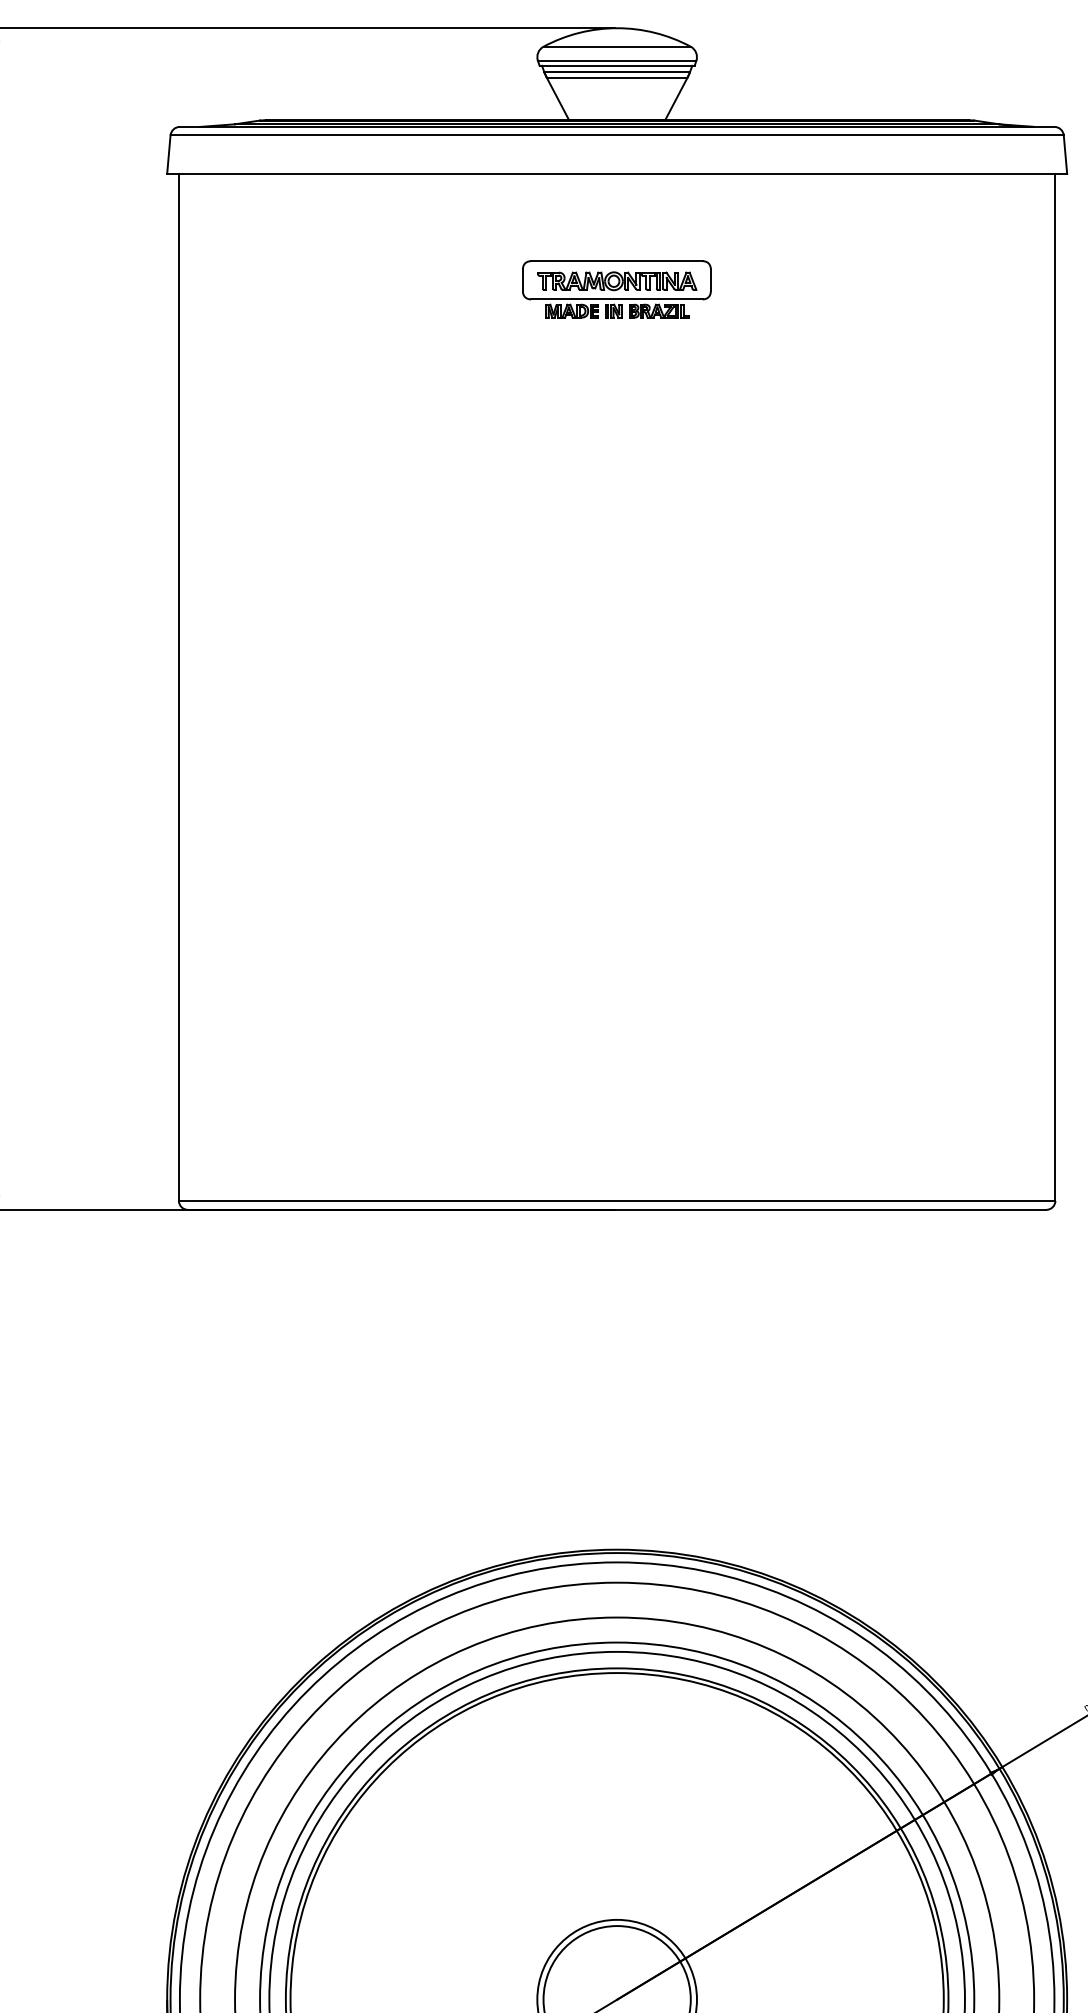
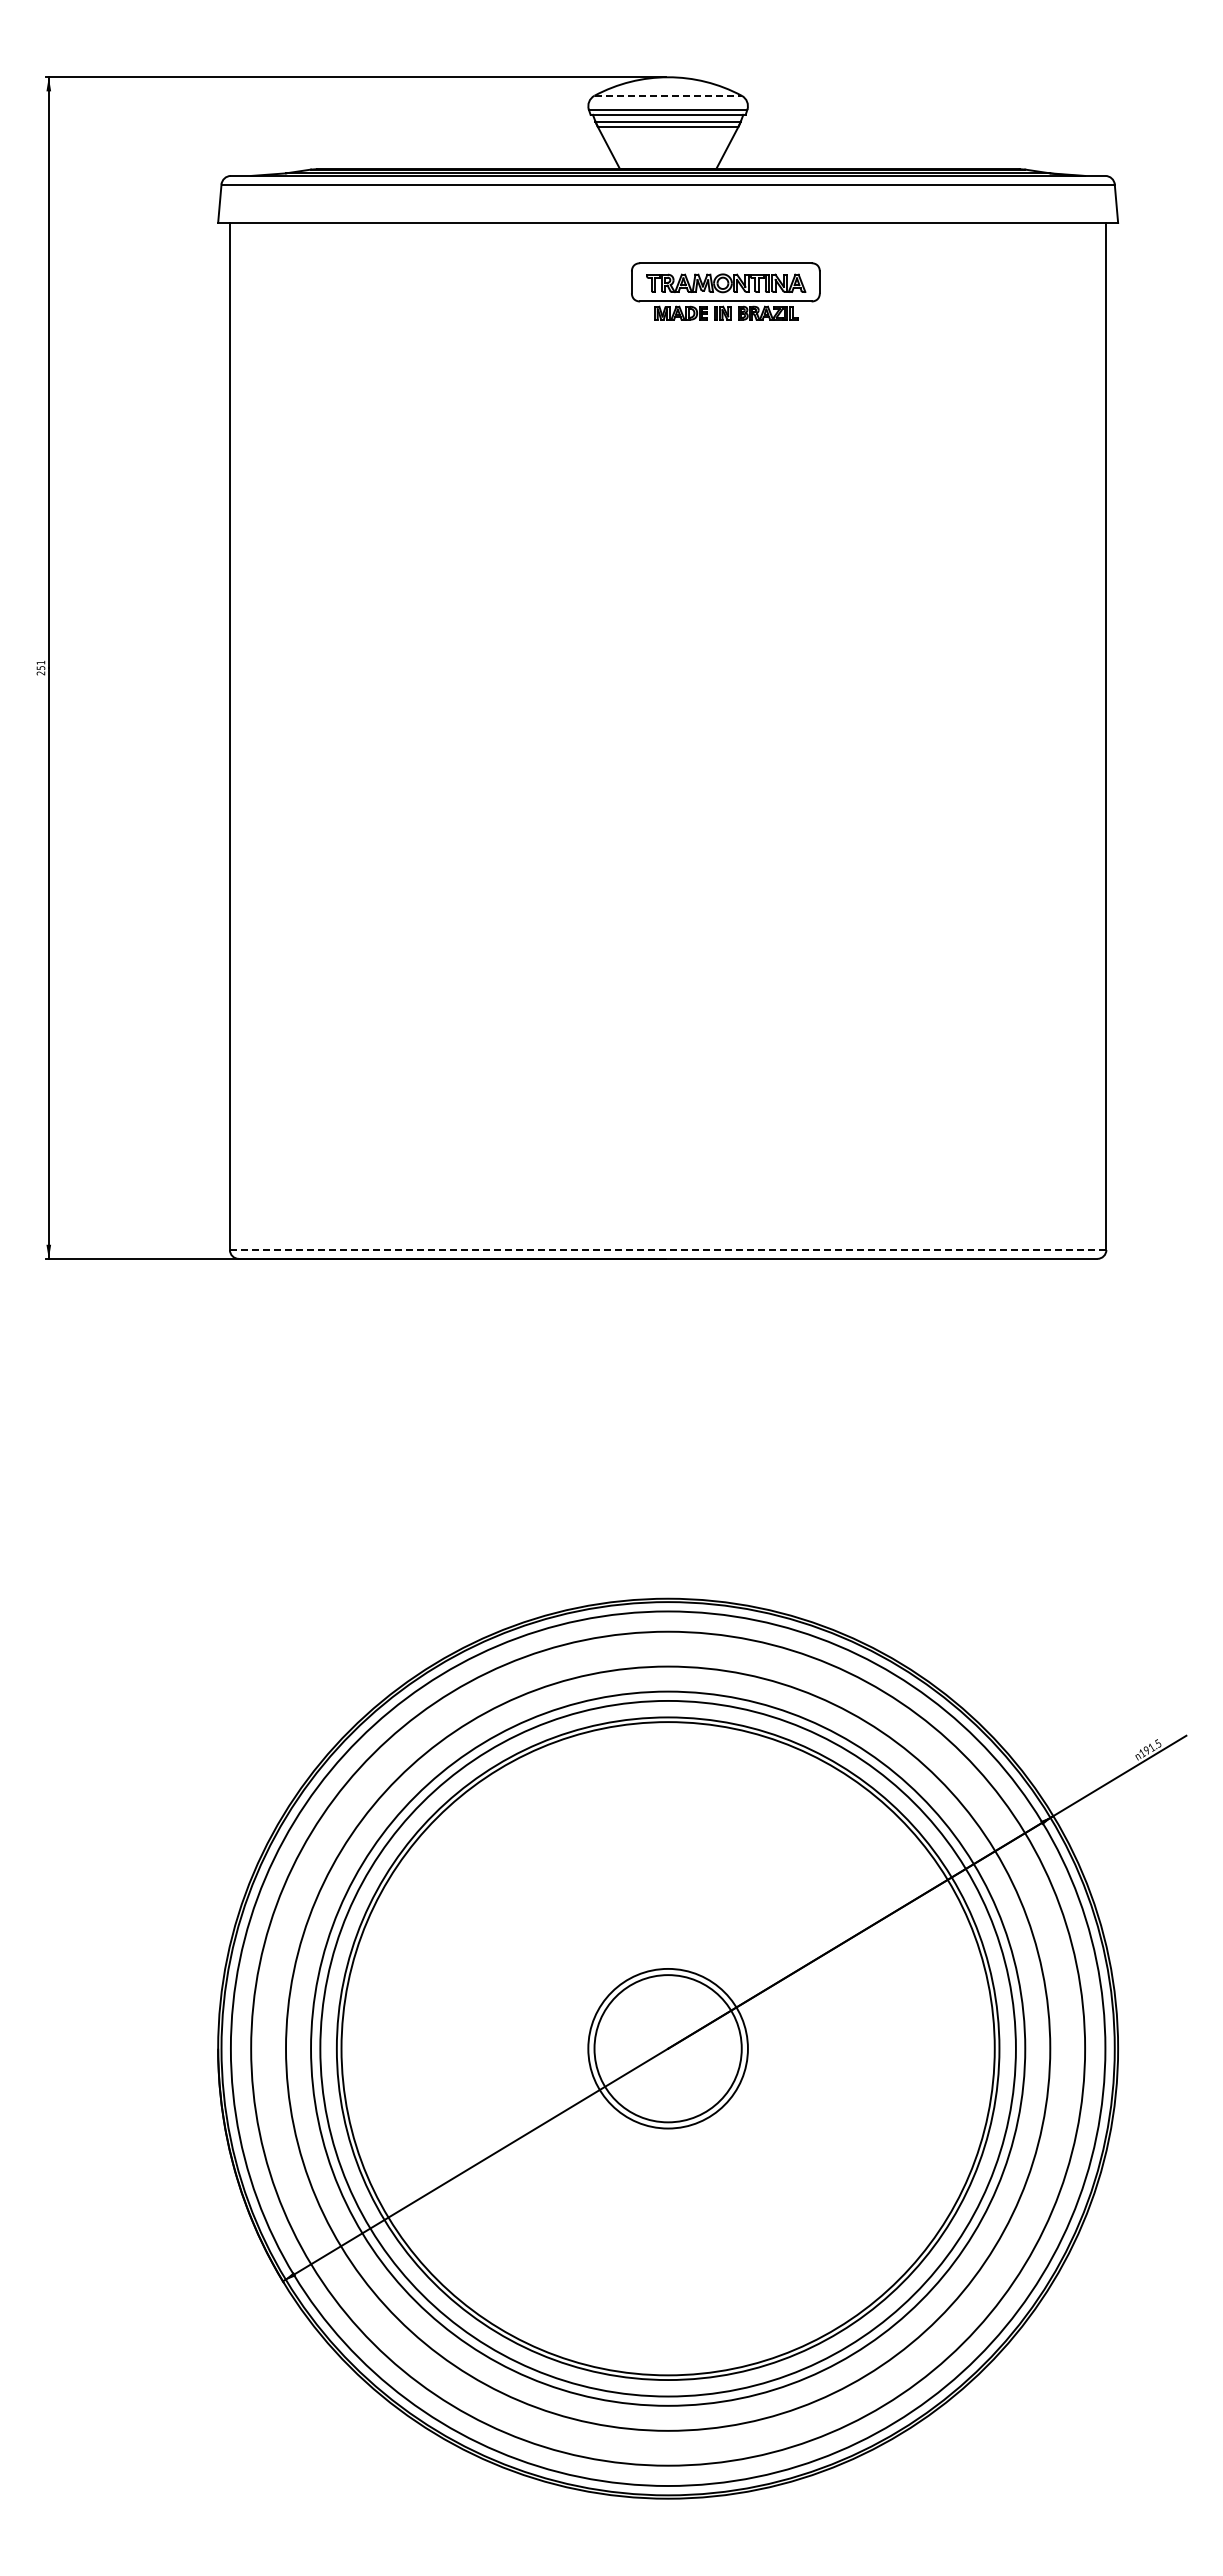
line: (617, 46) -> (668, 95), solid -> dashed
part: (616, 289) -> (725, 291), moved
line: (616, 1200) -> (667, 1249), solid -> dashed

